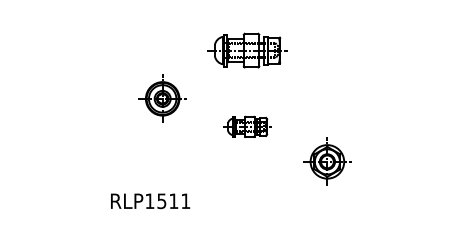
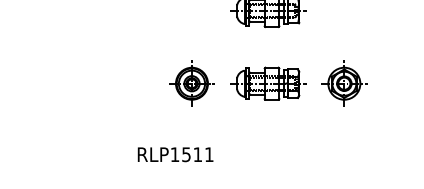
part: (162, 98) -> (191, 83), moved
part: (247, 126) -> (268, 83), size x1.67
part: (327, 161) -> (344, 83), moved

